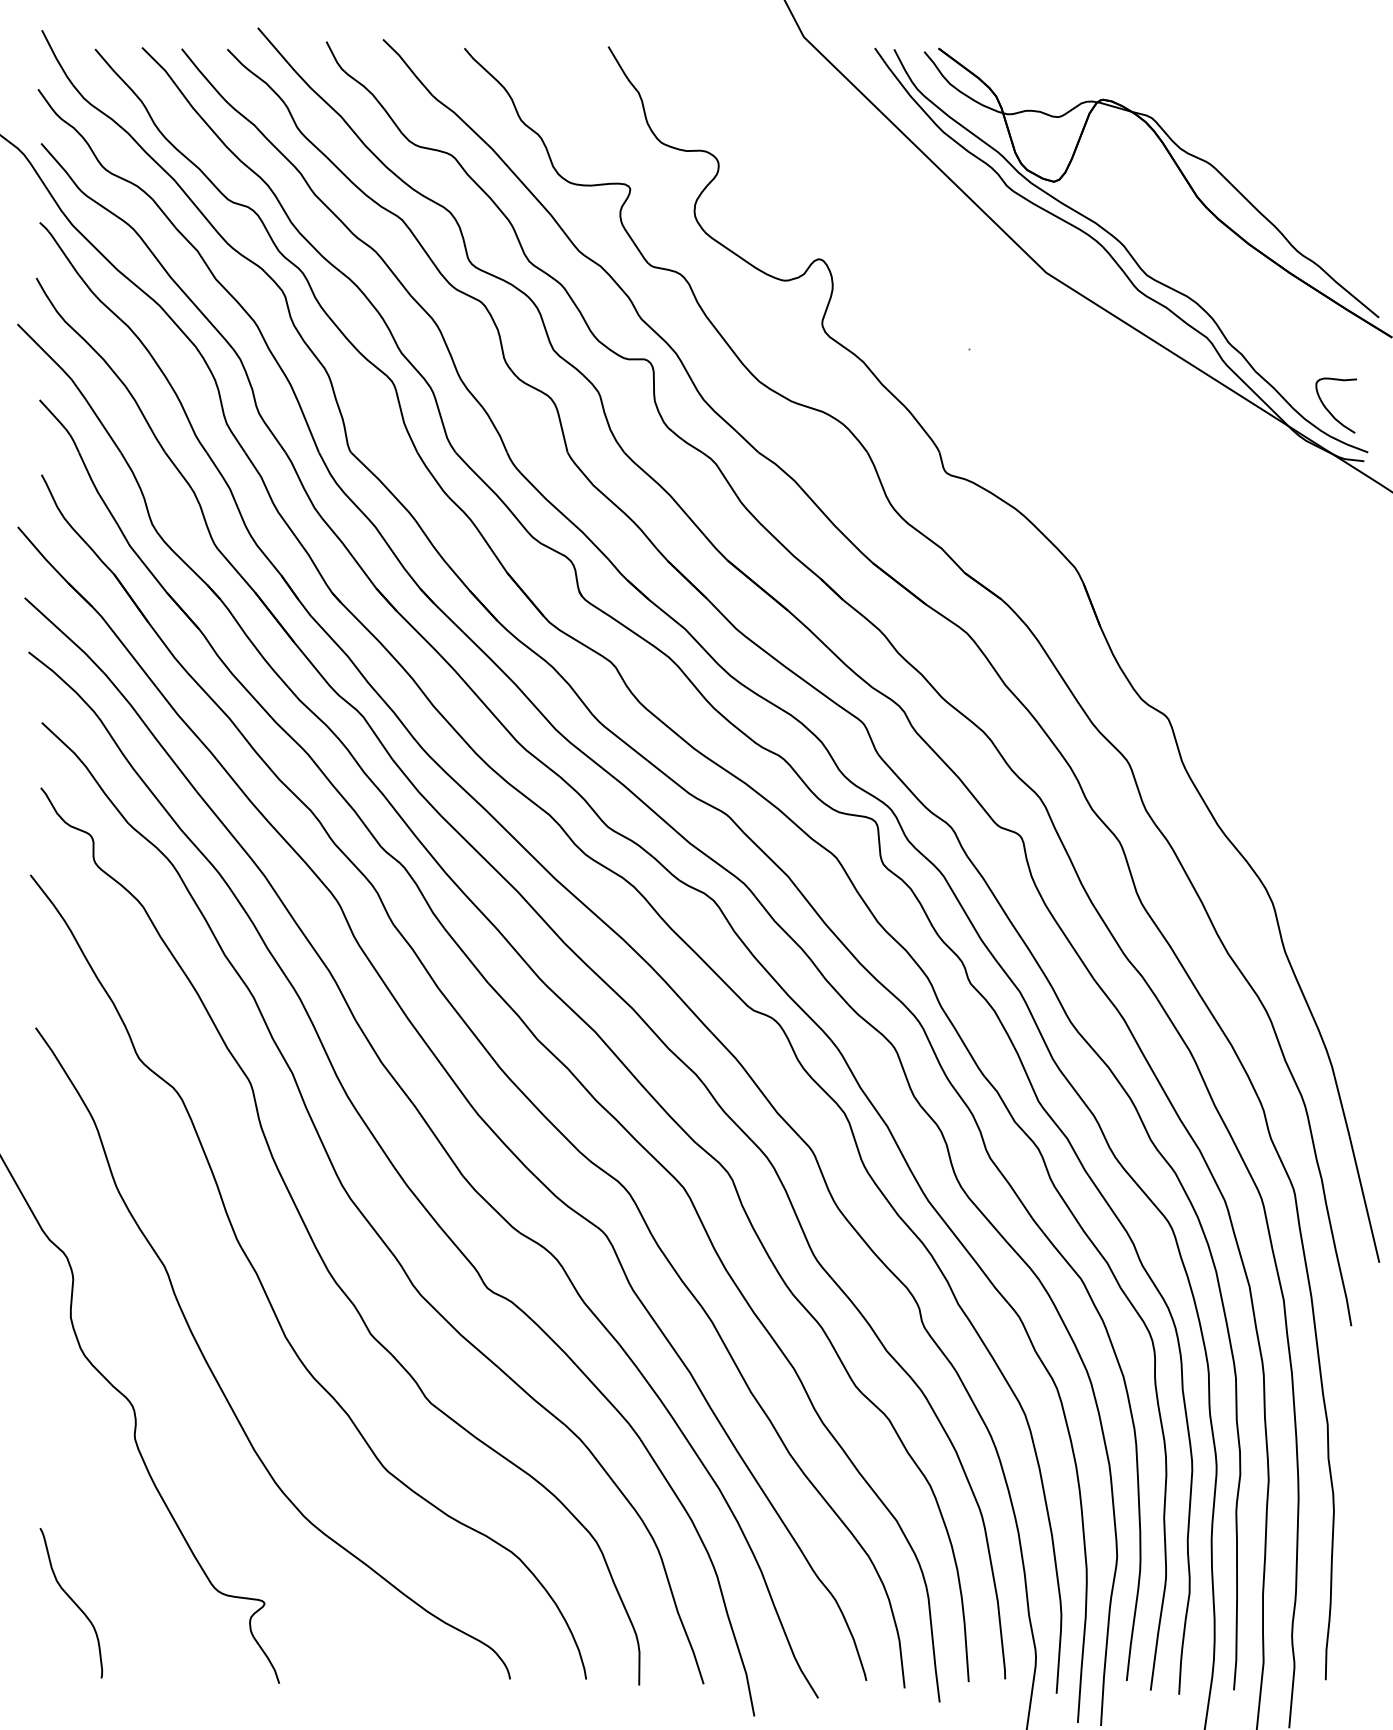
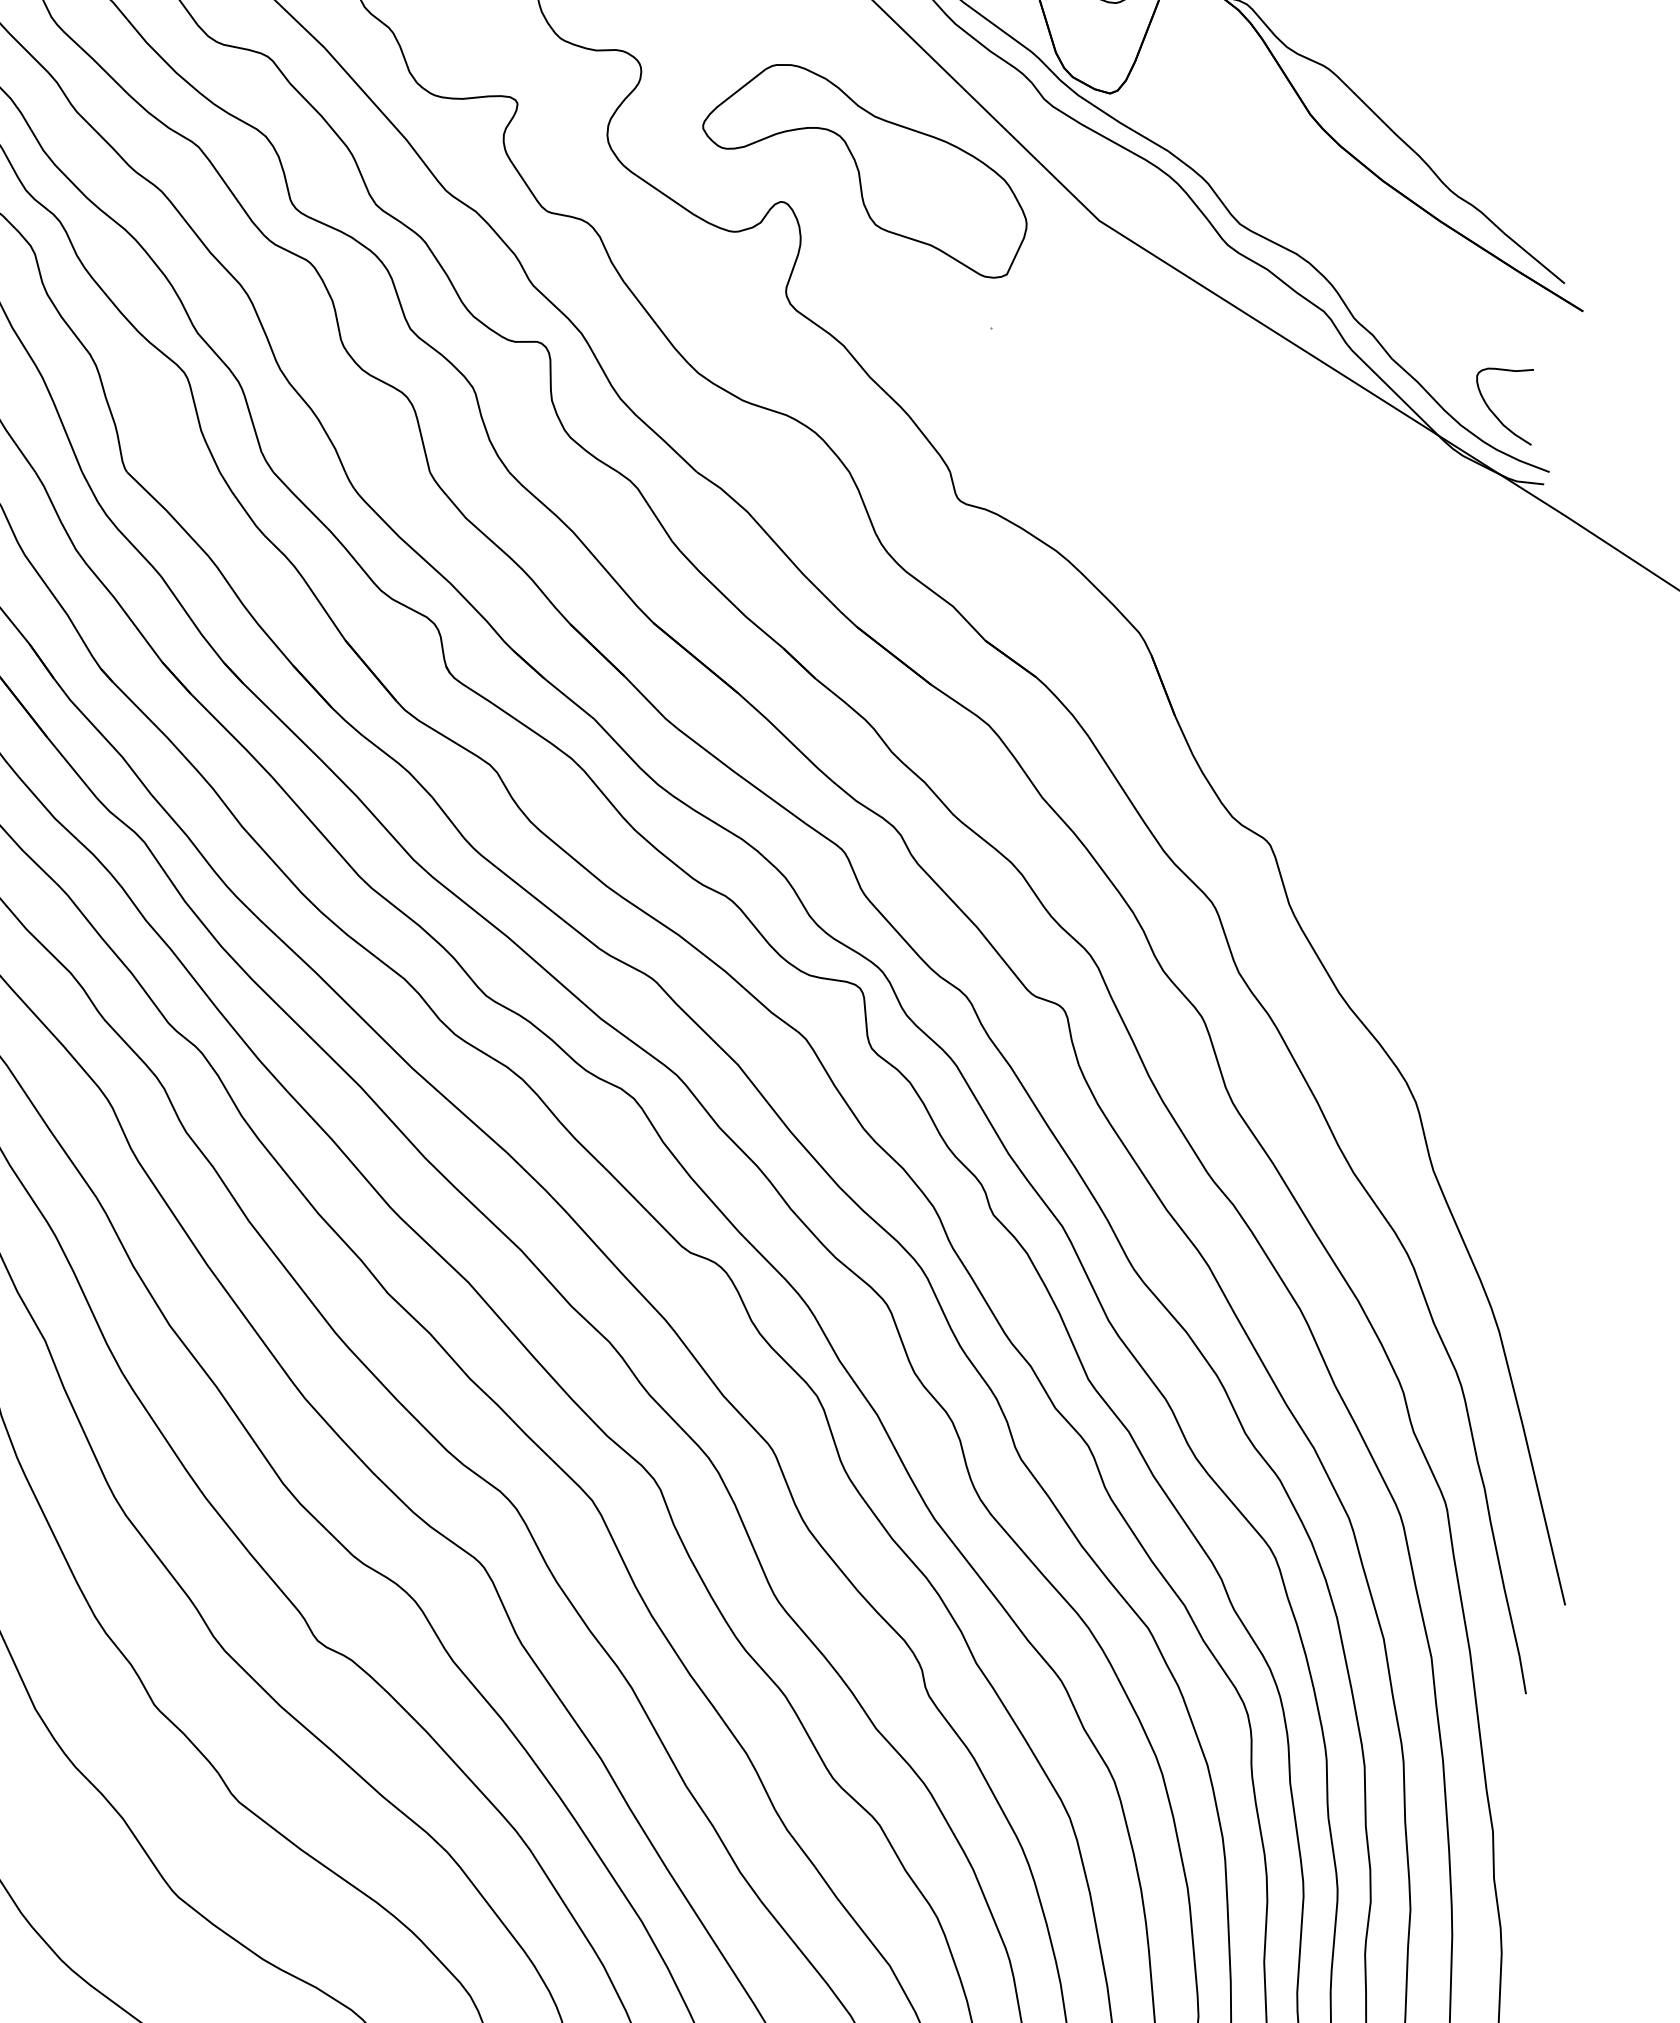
part: (878, 237) -> (864, 171), added

